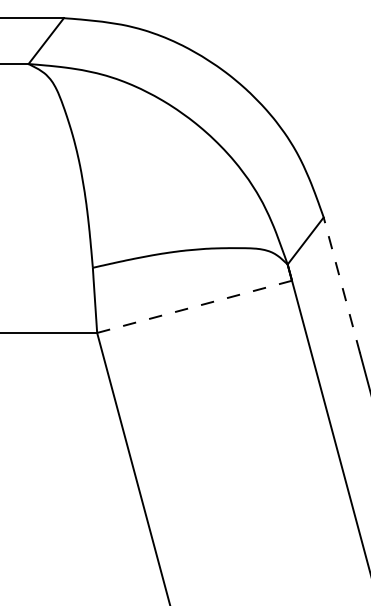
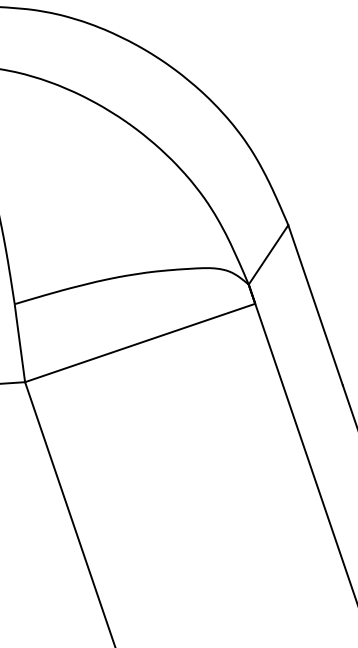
line: (341, 284) -> (315, 304), dashed -> solid
line: (194, 306) -> (140, 342), dashed -> solid

